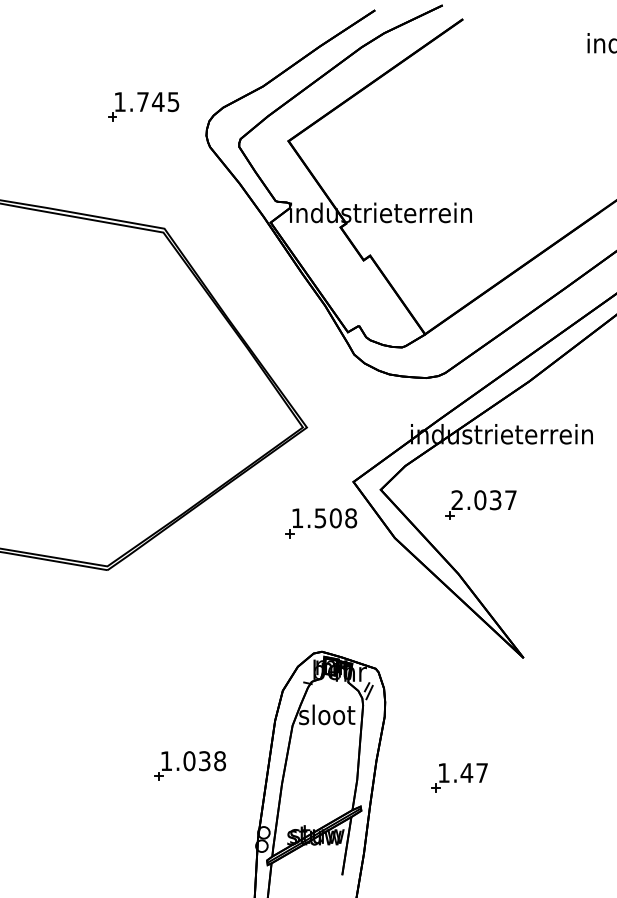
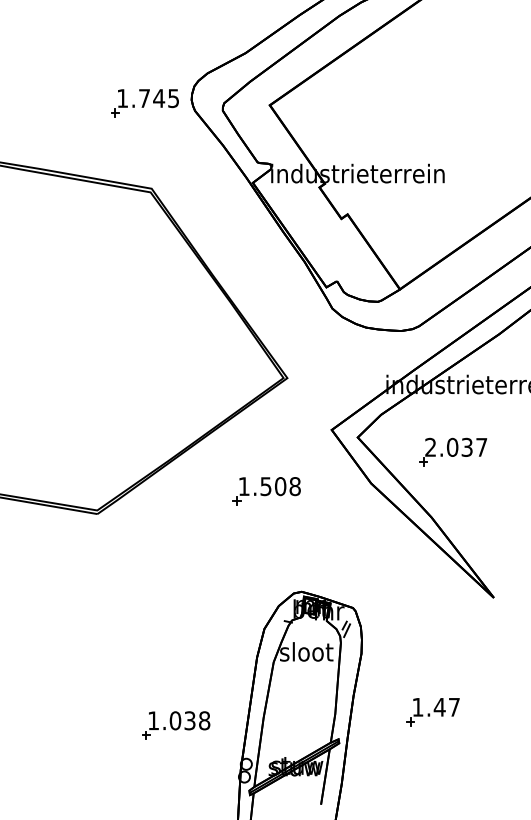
part: (143, 106) -> (145, 102), moved
part: (321, 523) -> (266, 491), moved
part: (189, 765) -> (175, 724), moved

